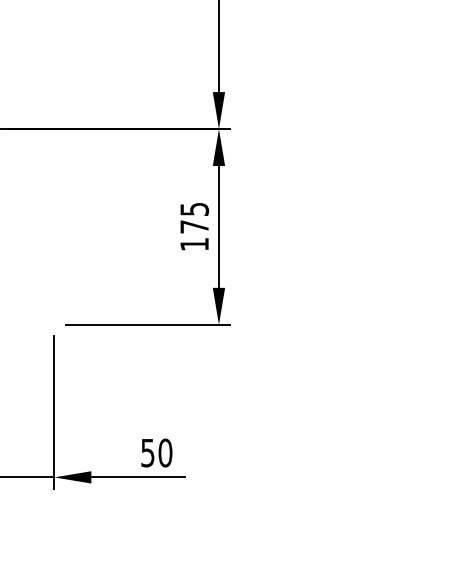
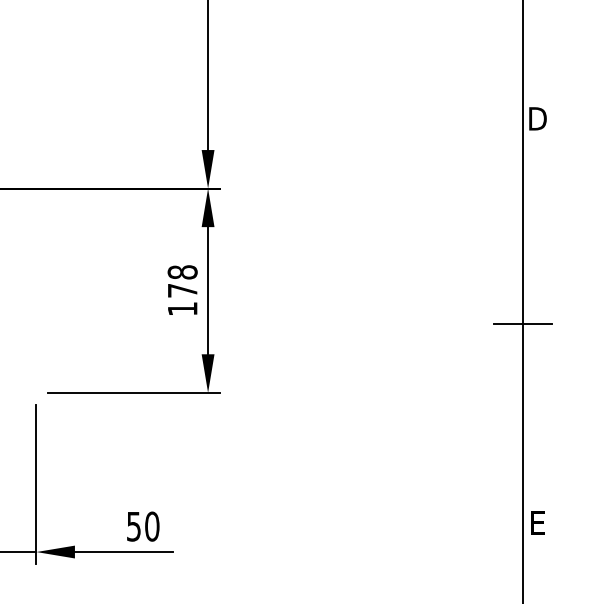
text: (194, 209) -> (182, 272), 175 -> 178

